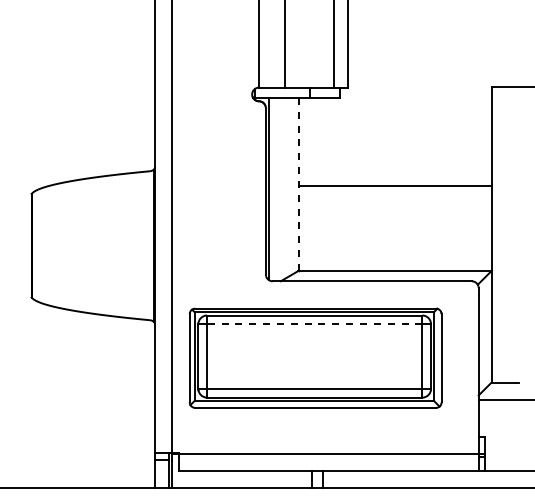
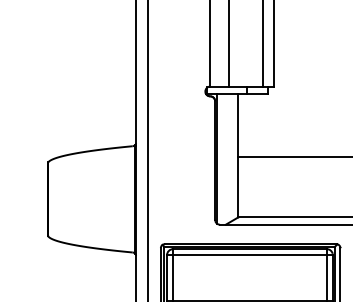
line: (298, 184) -> (238, 155), dashed -> solid
line: (314, 324) -> (249, 255), dashed -> solid

